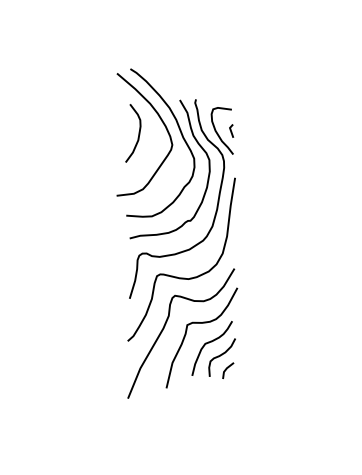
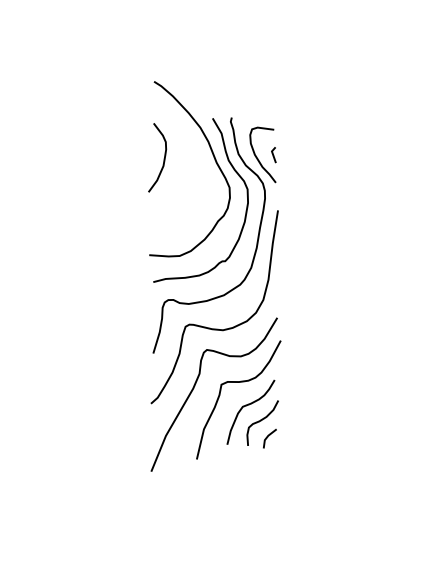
part: (162, 123) -> (192, 146), removed

